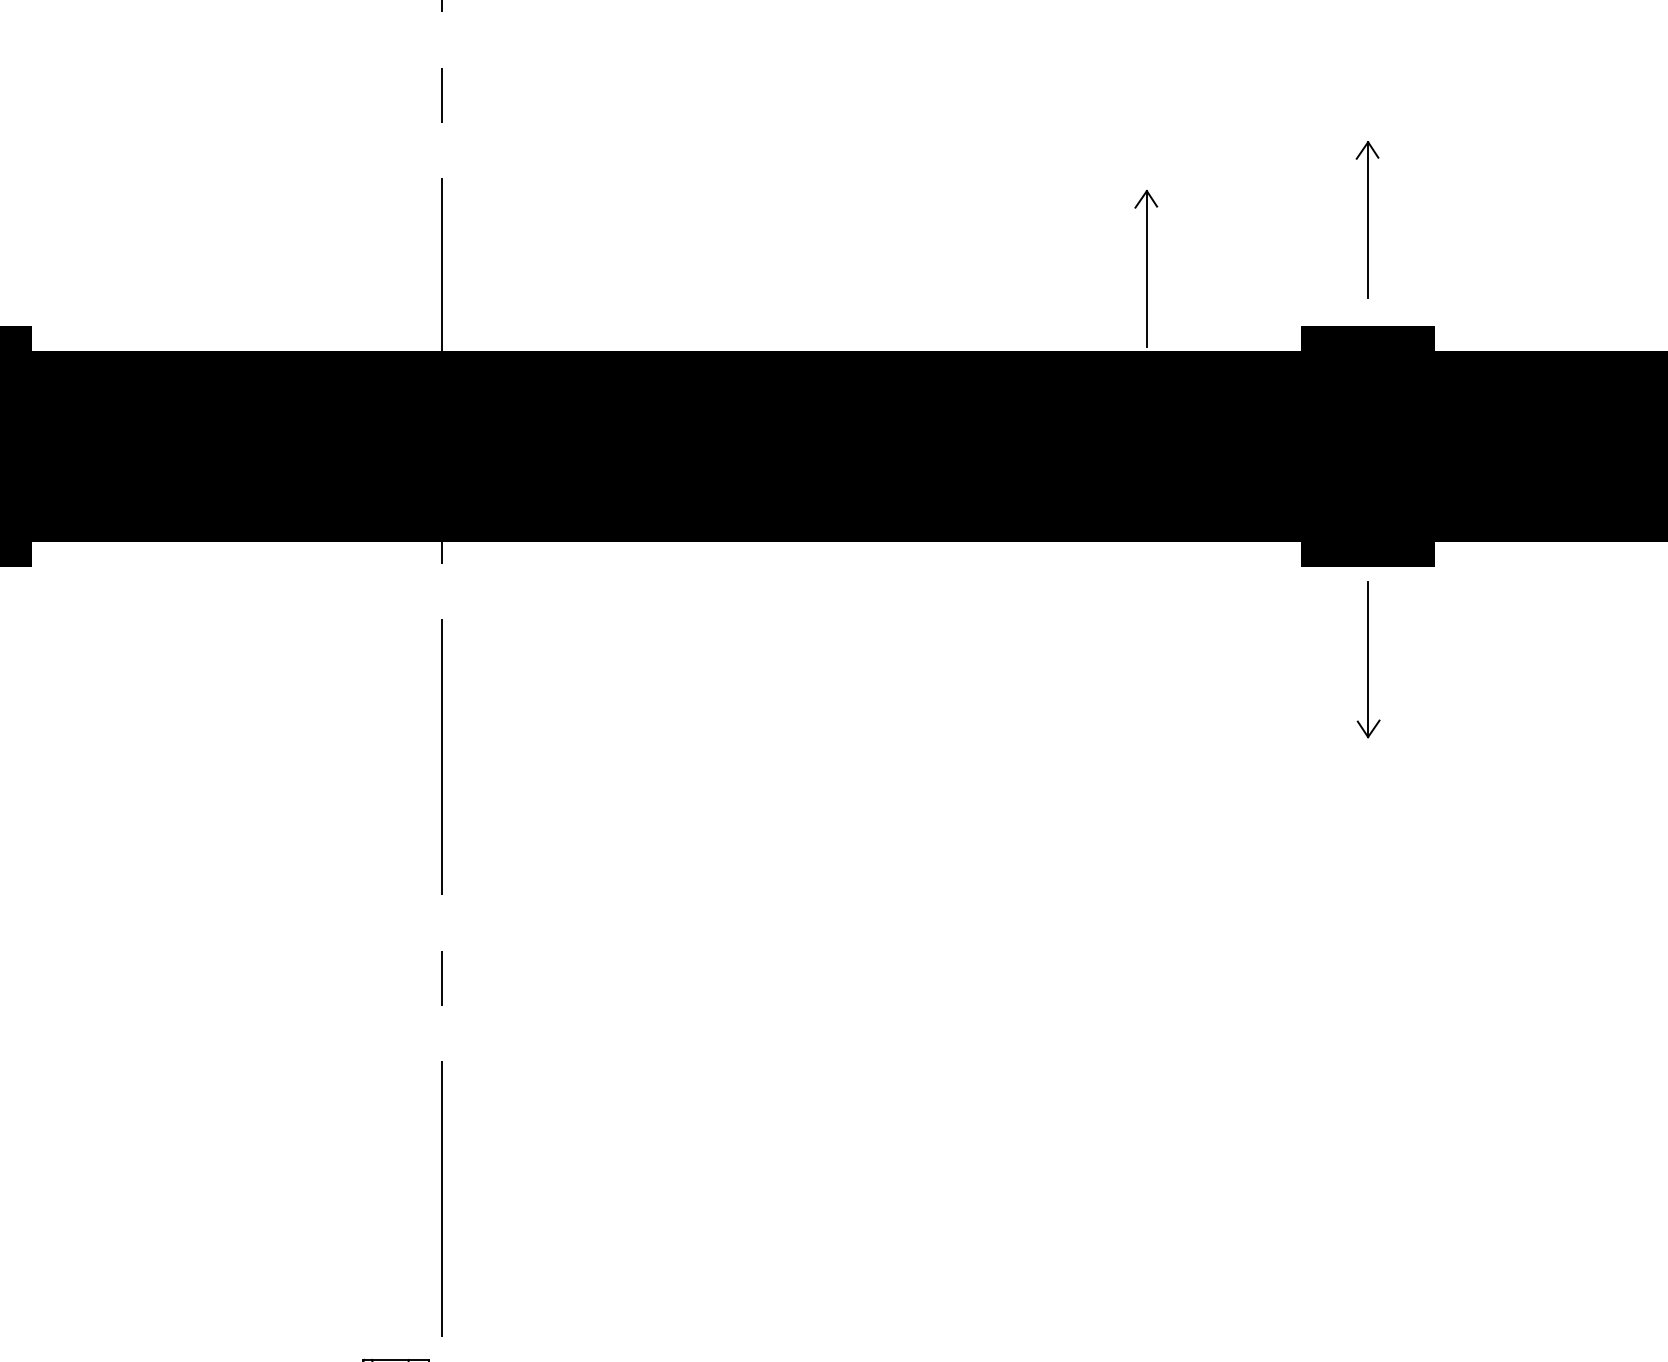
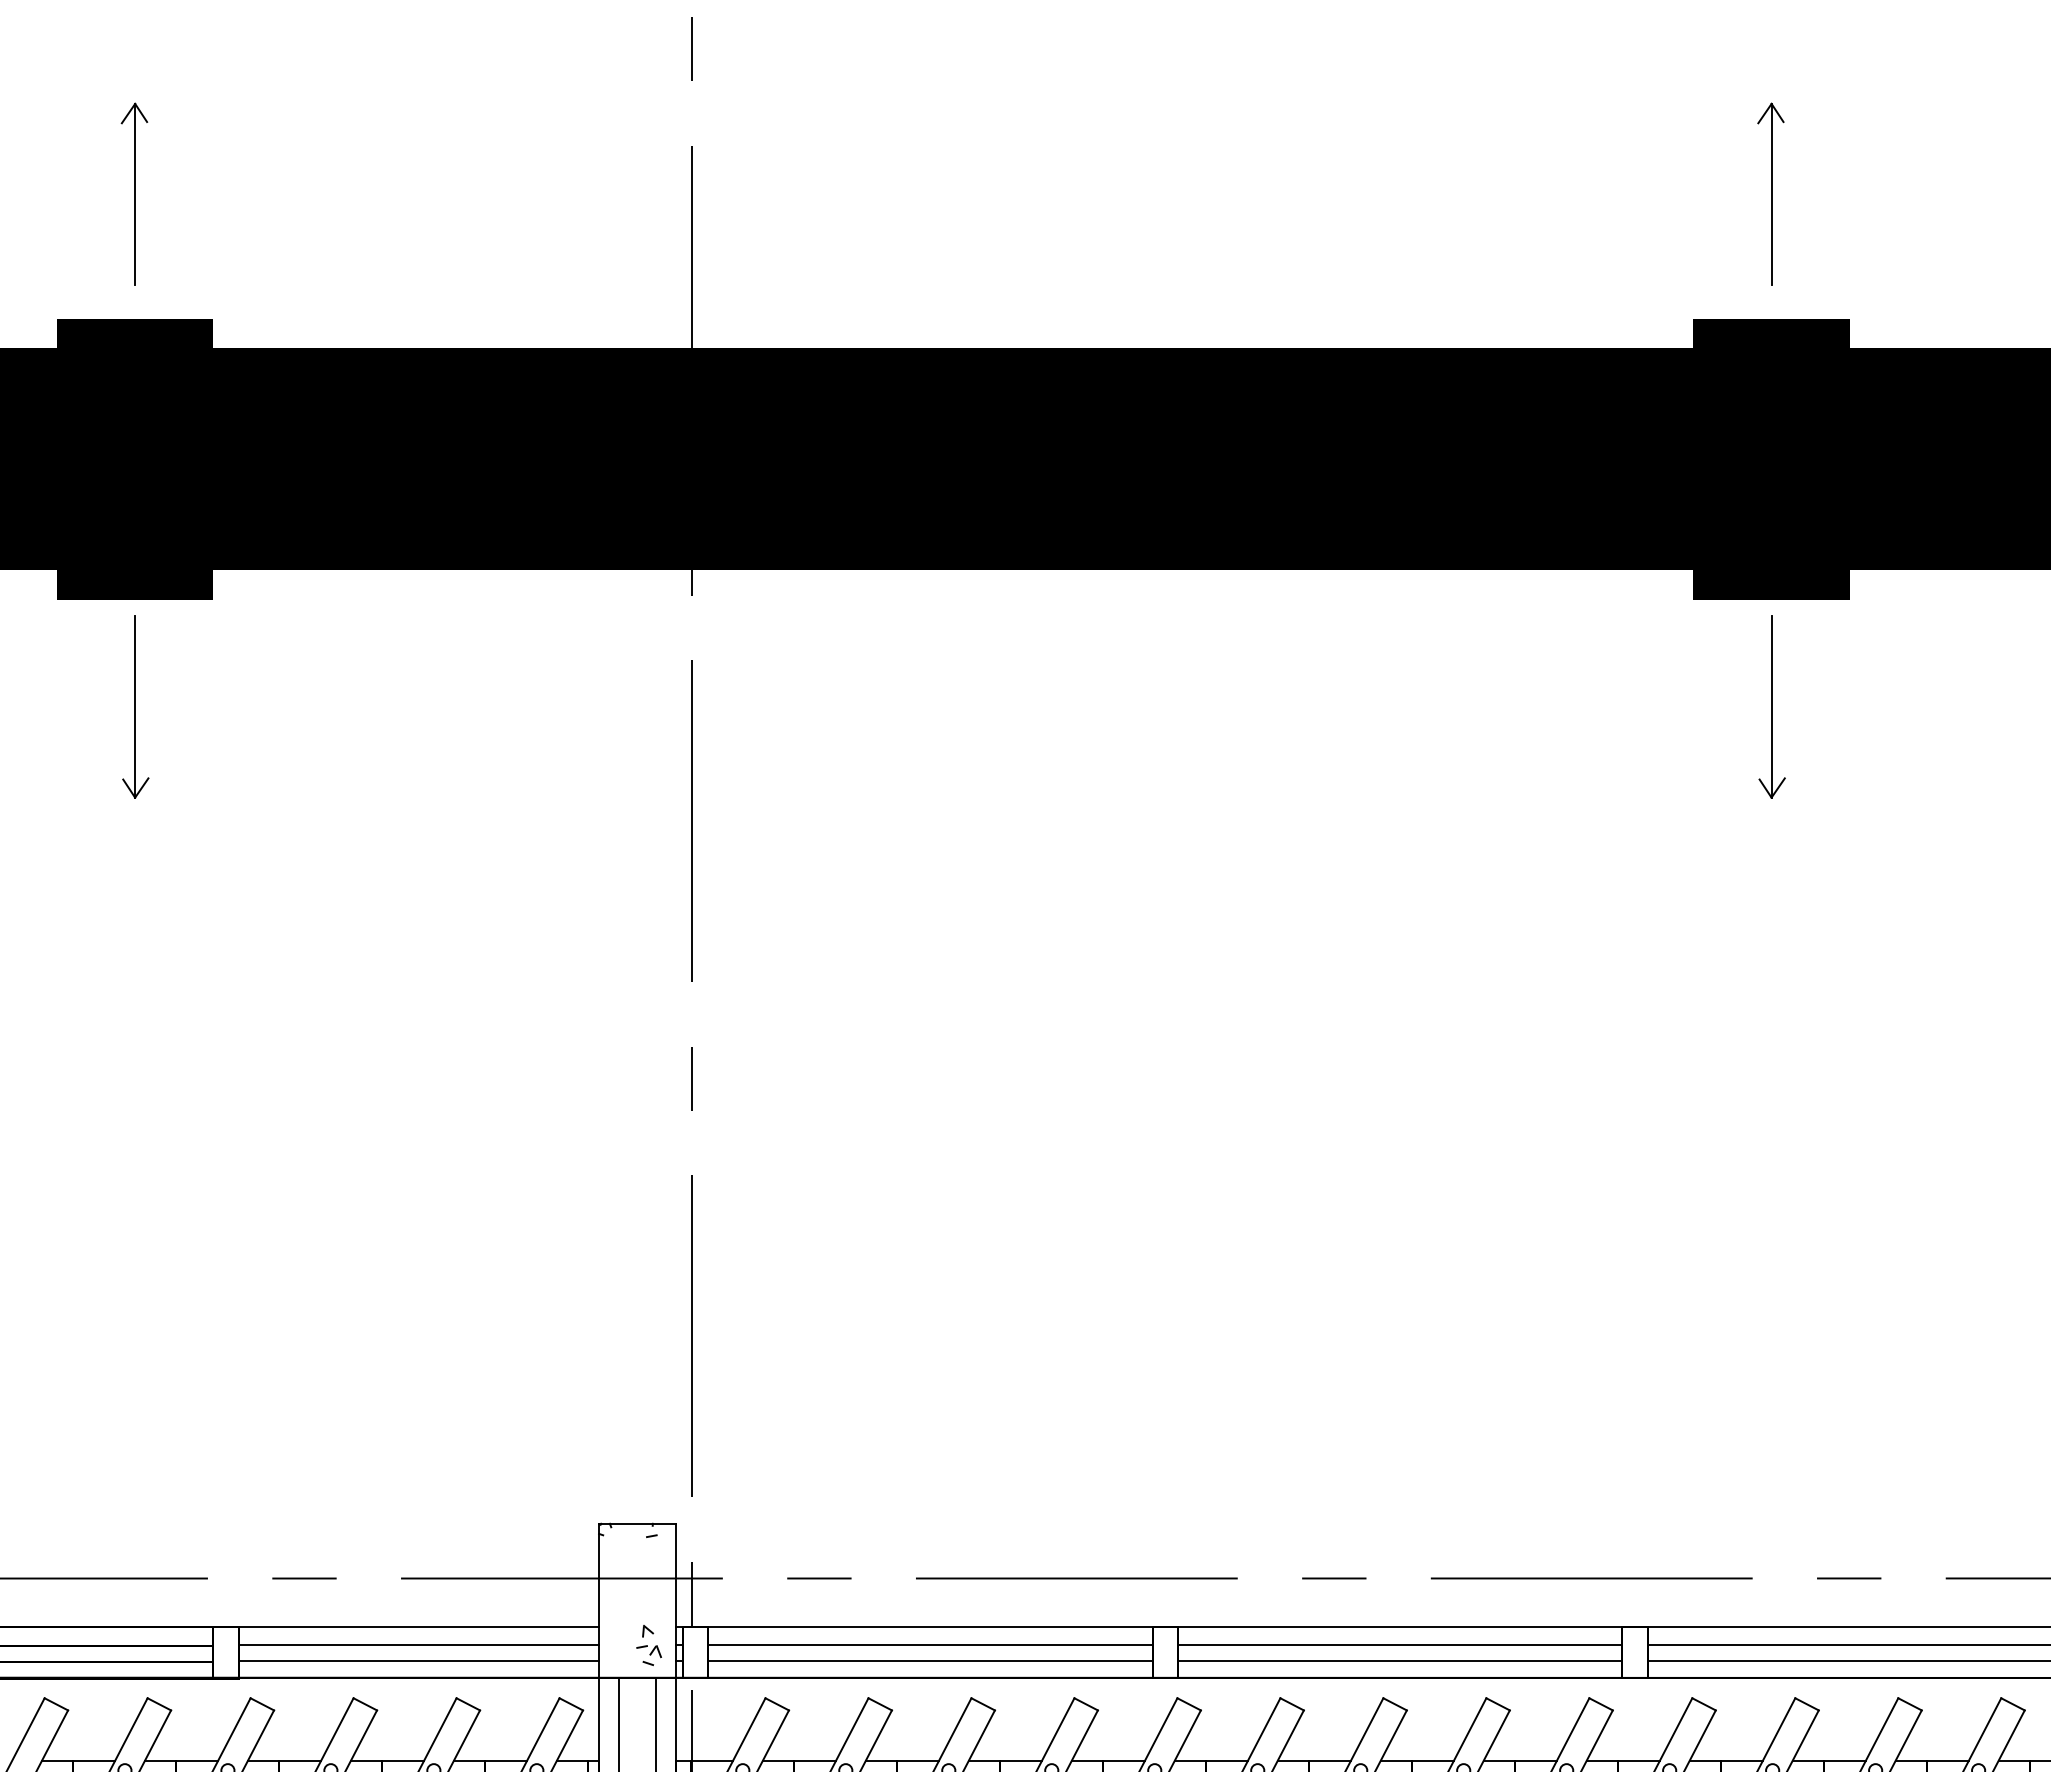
part: (1145, 267) -> (1512, 250), removed

